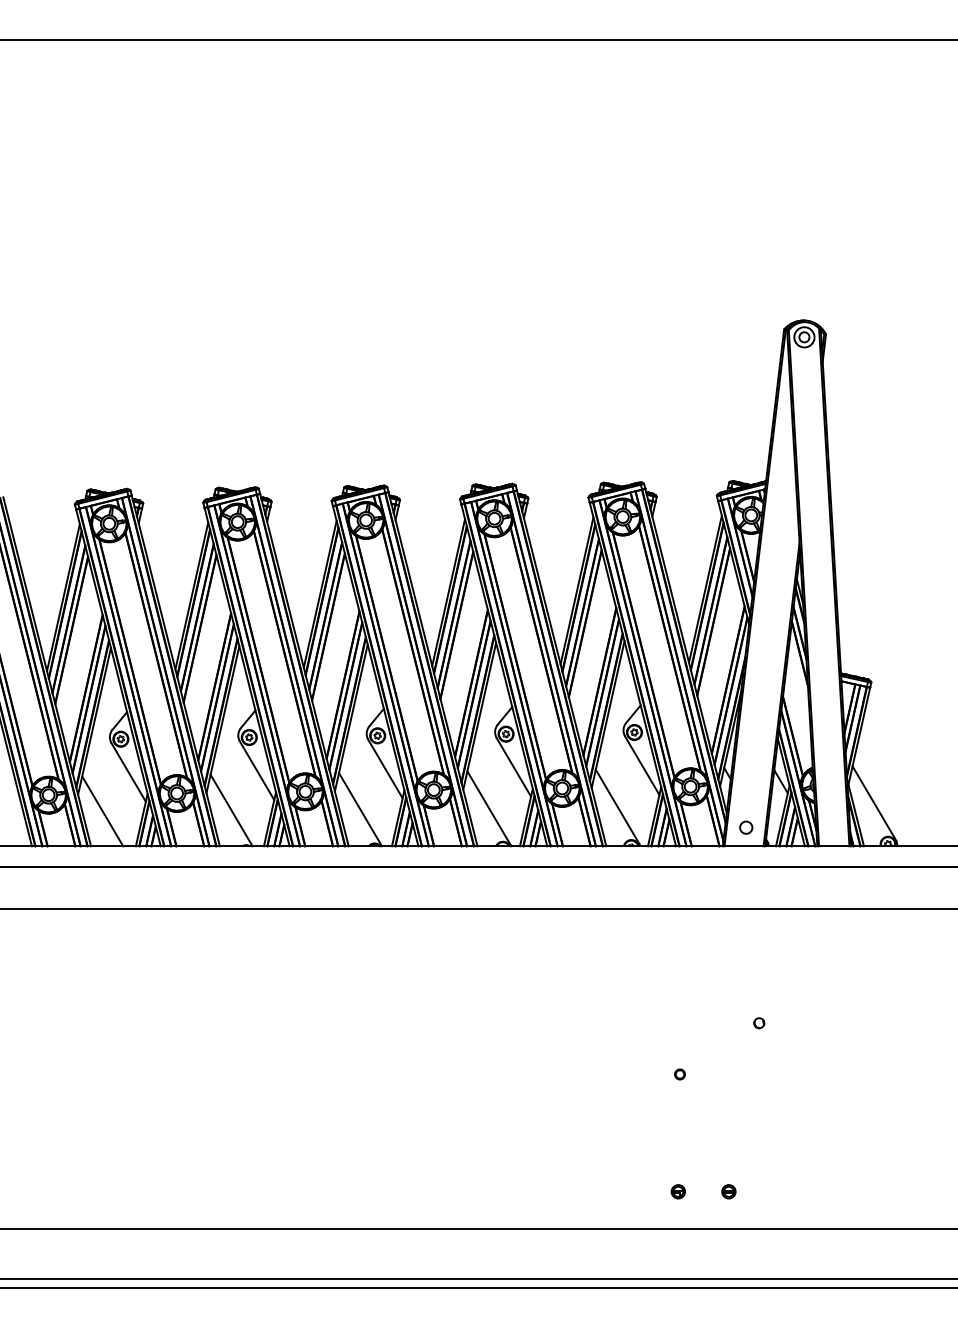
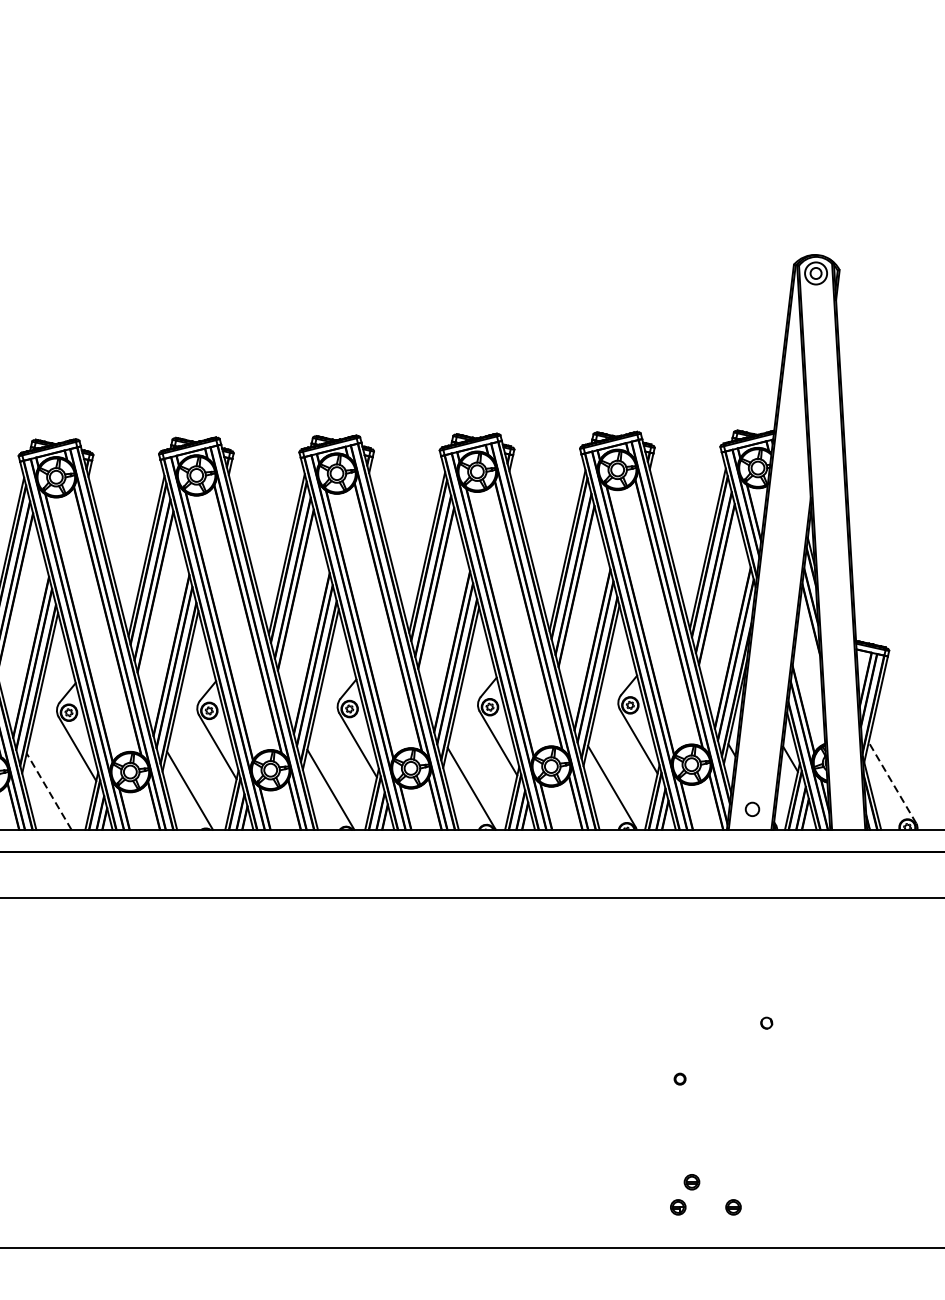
line: (874, 803) -> (892, 782), solid -> dashed
line: (102, 811) -> (48, 791), solid -> dashed
part: (690, 1168) -> (691, 1181), added

